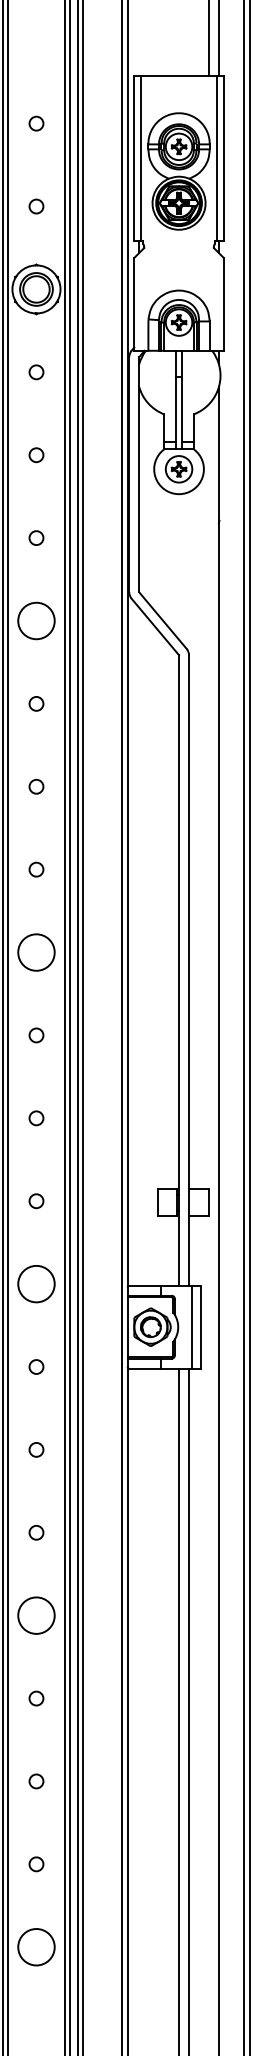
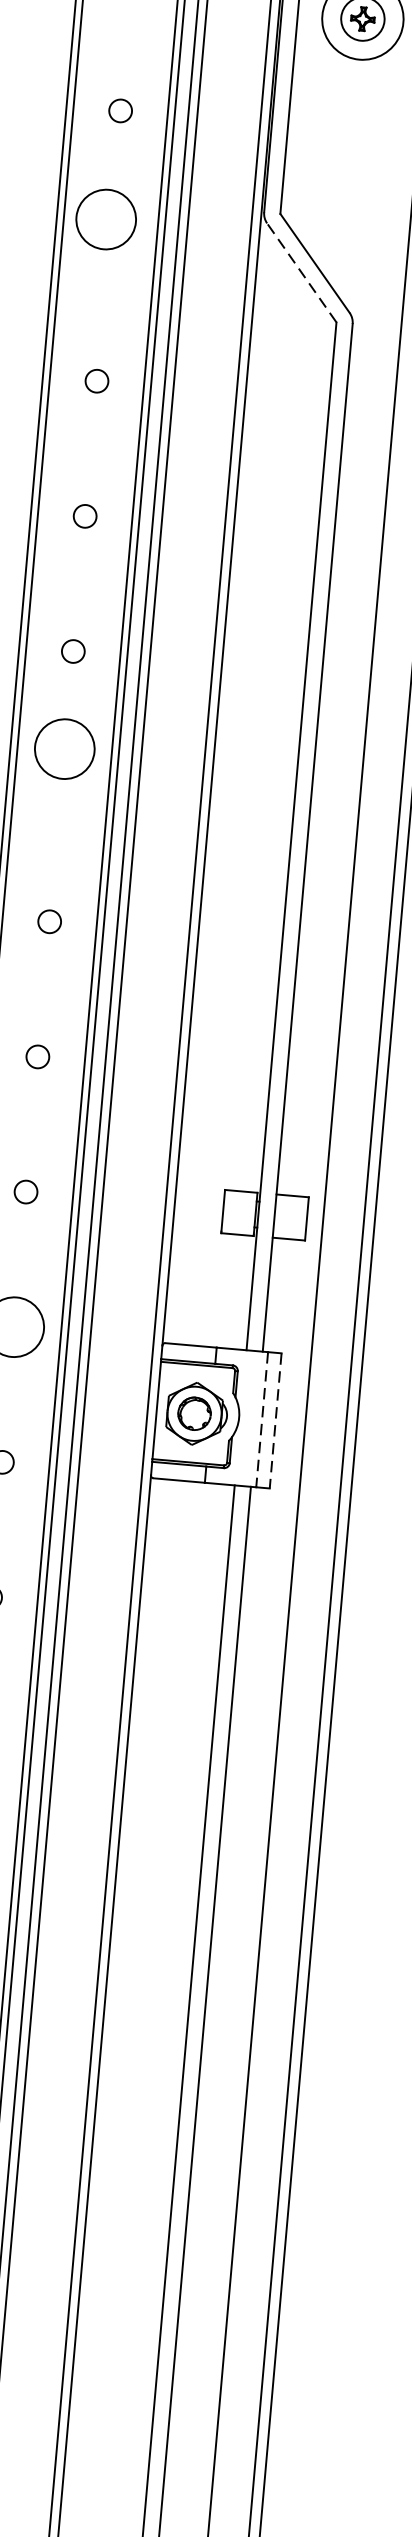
circle: (36, 620) -> (106, 218), moved
line: (155, 627) -> (301, 273), solid -> dashed
circle: (36, 952) -> (64, 749), moved
line: (192, 1327) -> (262, 1420), solid -> dashed
line: (200, 1327) -> (275, 1421), solid -> dashed

